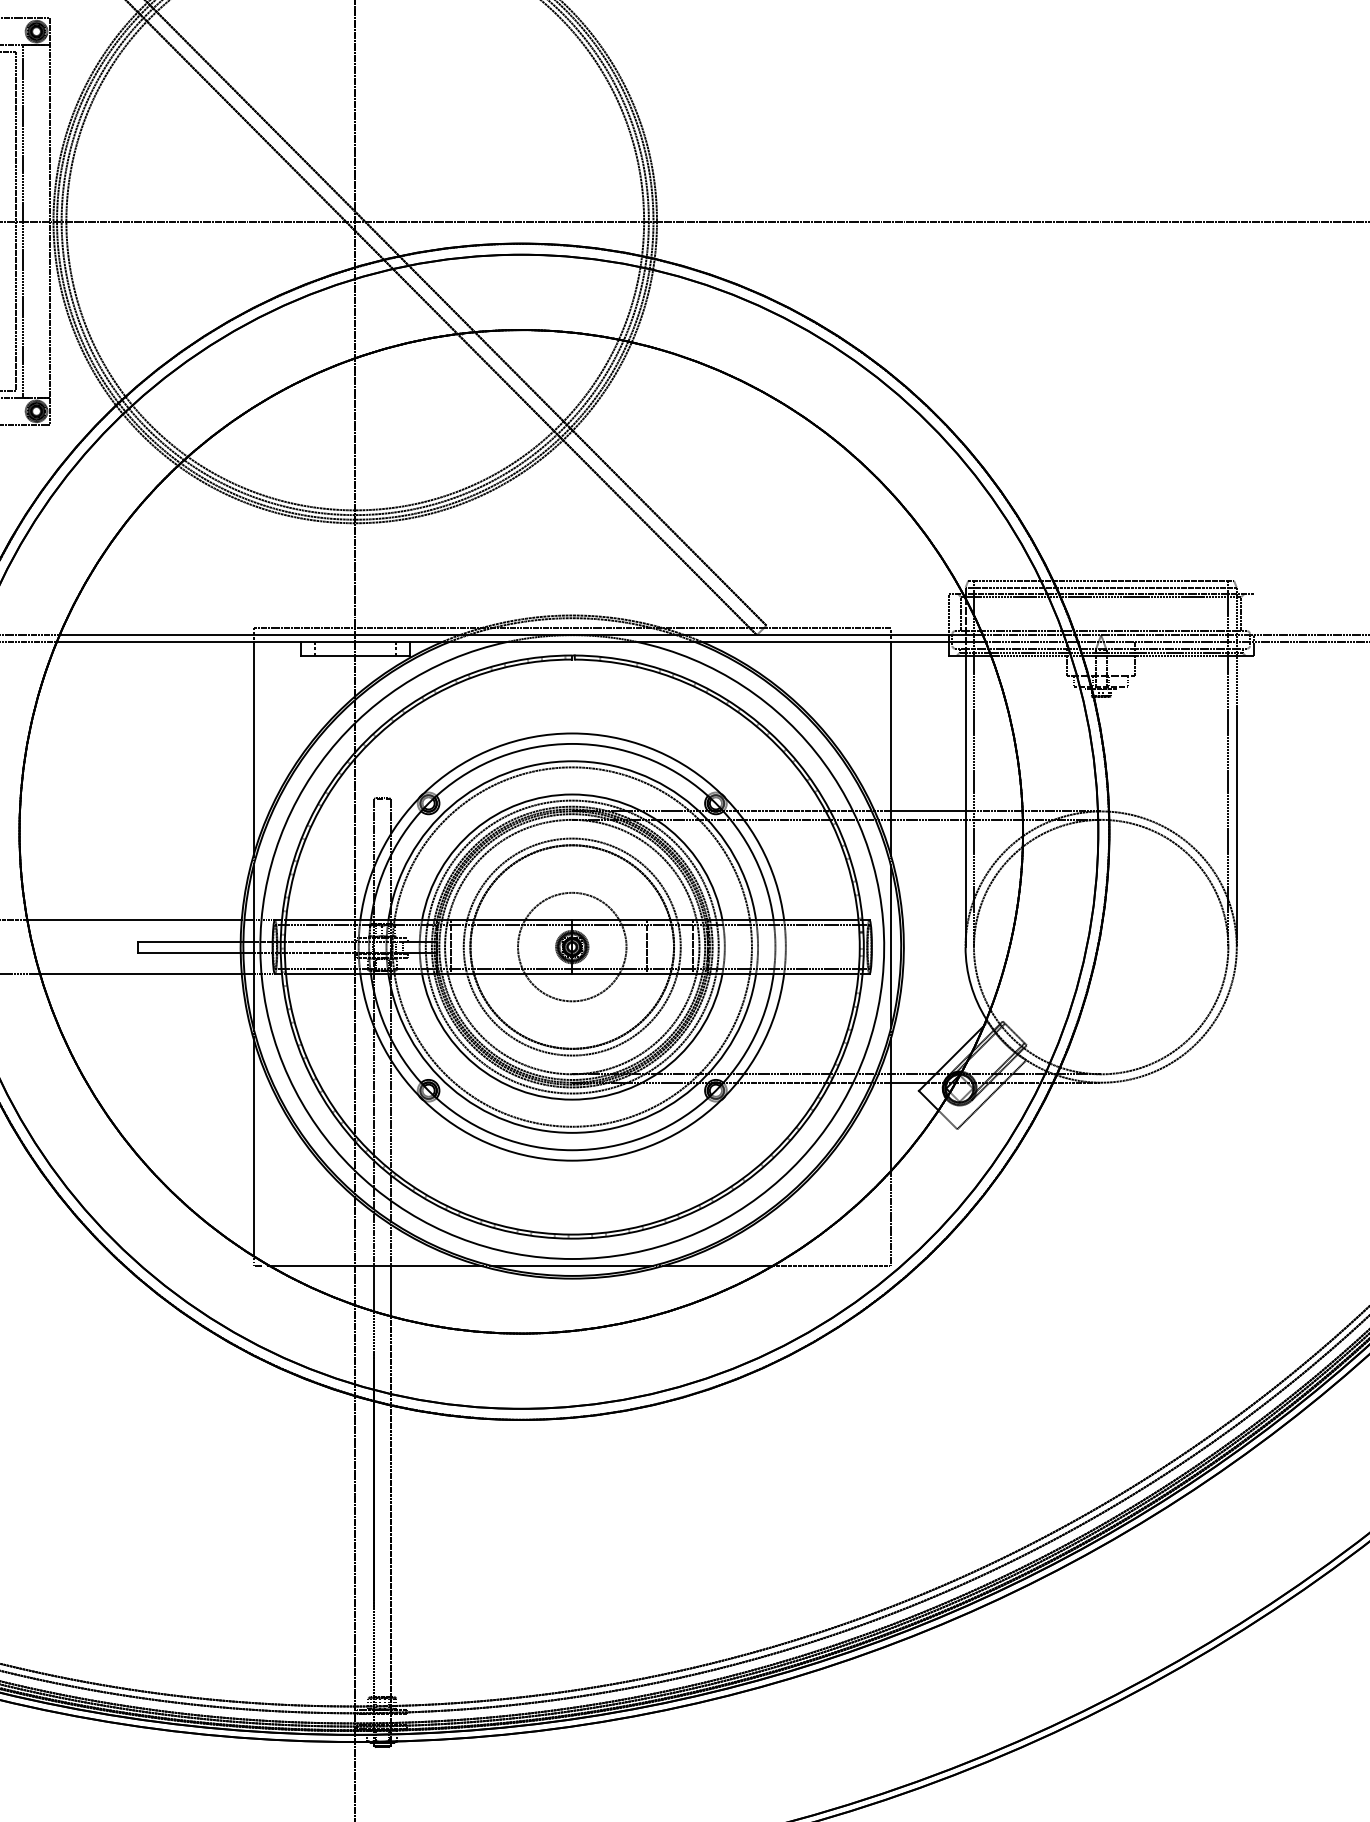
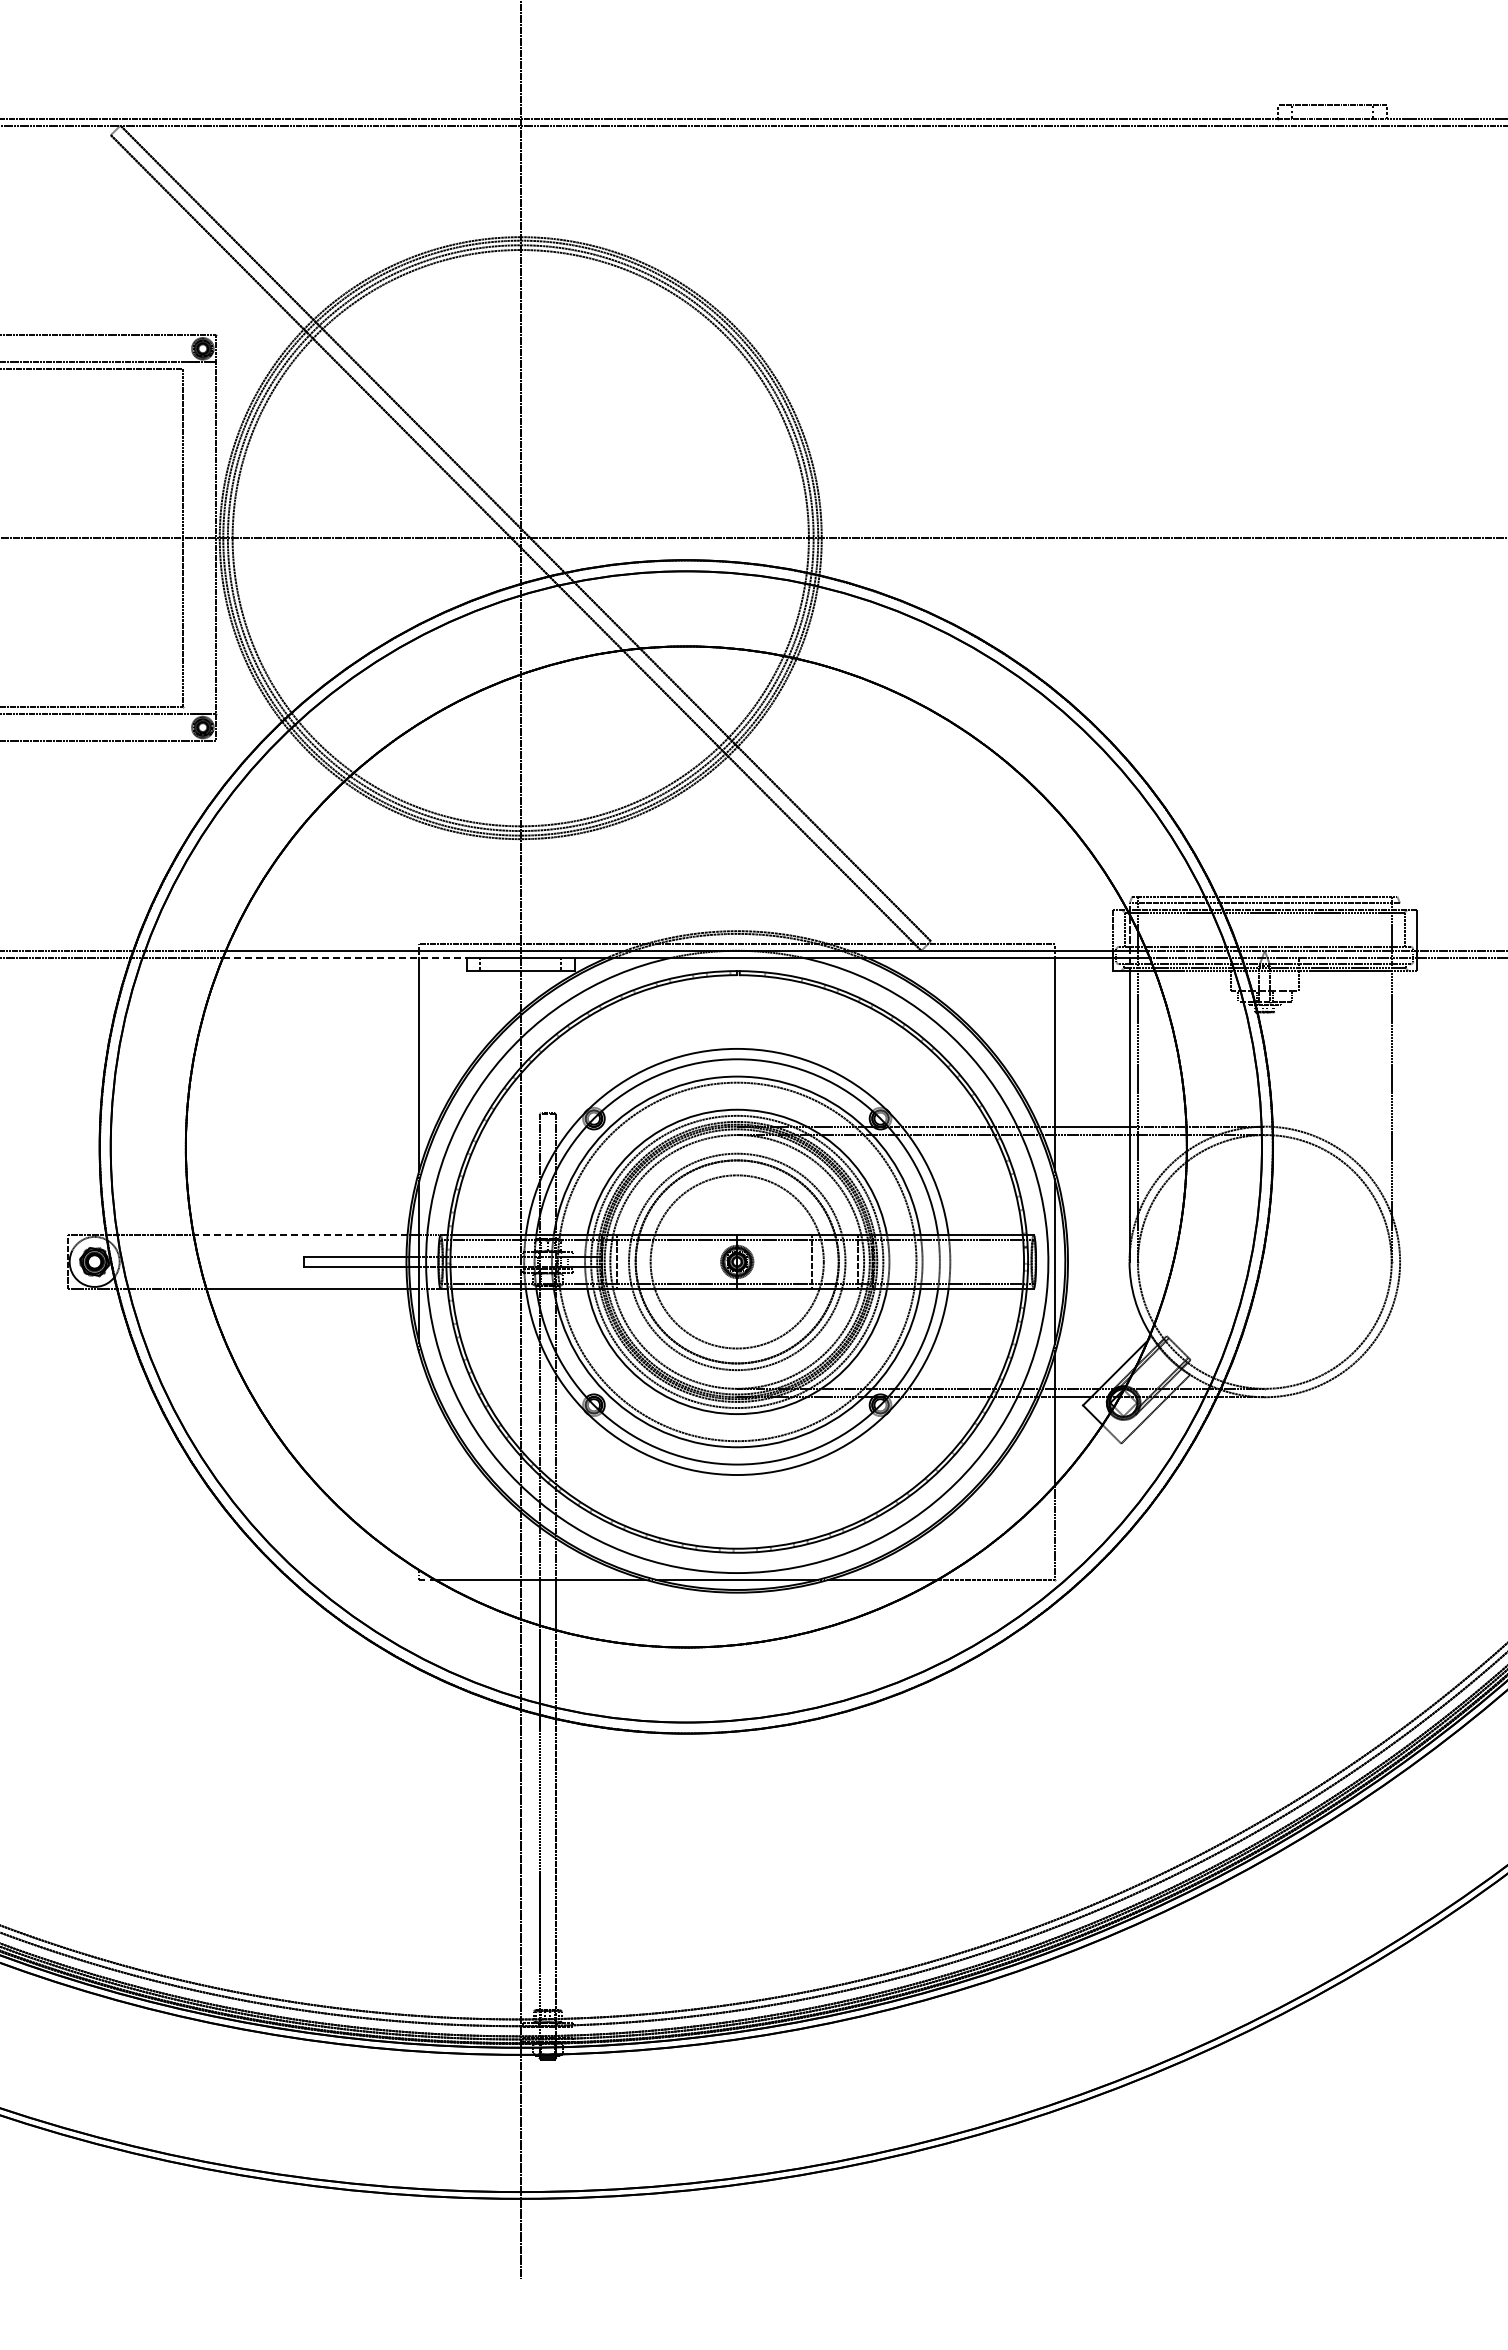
line: (23, 221) -> (189, 538), removed
line: (178, 641) -> (344, 957), solid -> dashed
line: (1237, 767) -> (1400, 1082), removed
line: (134, 919) -> (300, 1234), solid -> dashed
circle: (572, 946) -> (737, 1261), size x1.6
line: (253, 1147) -> (419, 1461), removed

